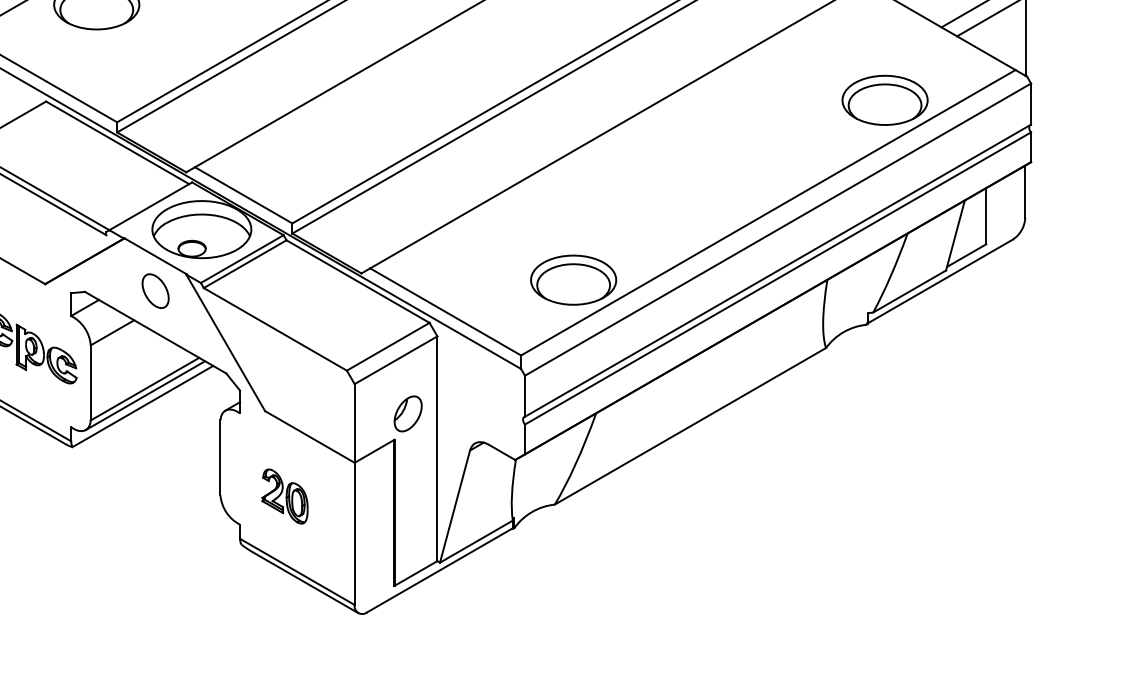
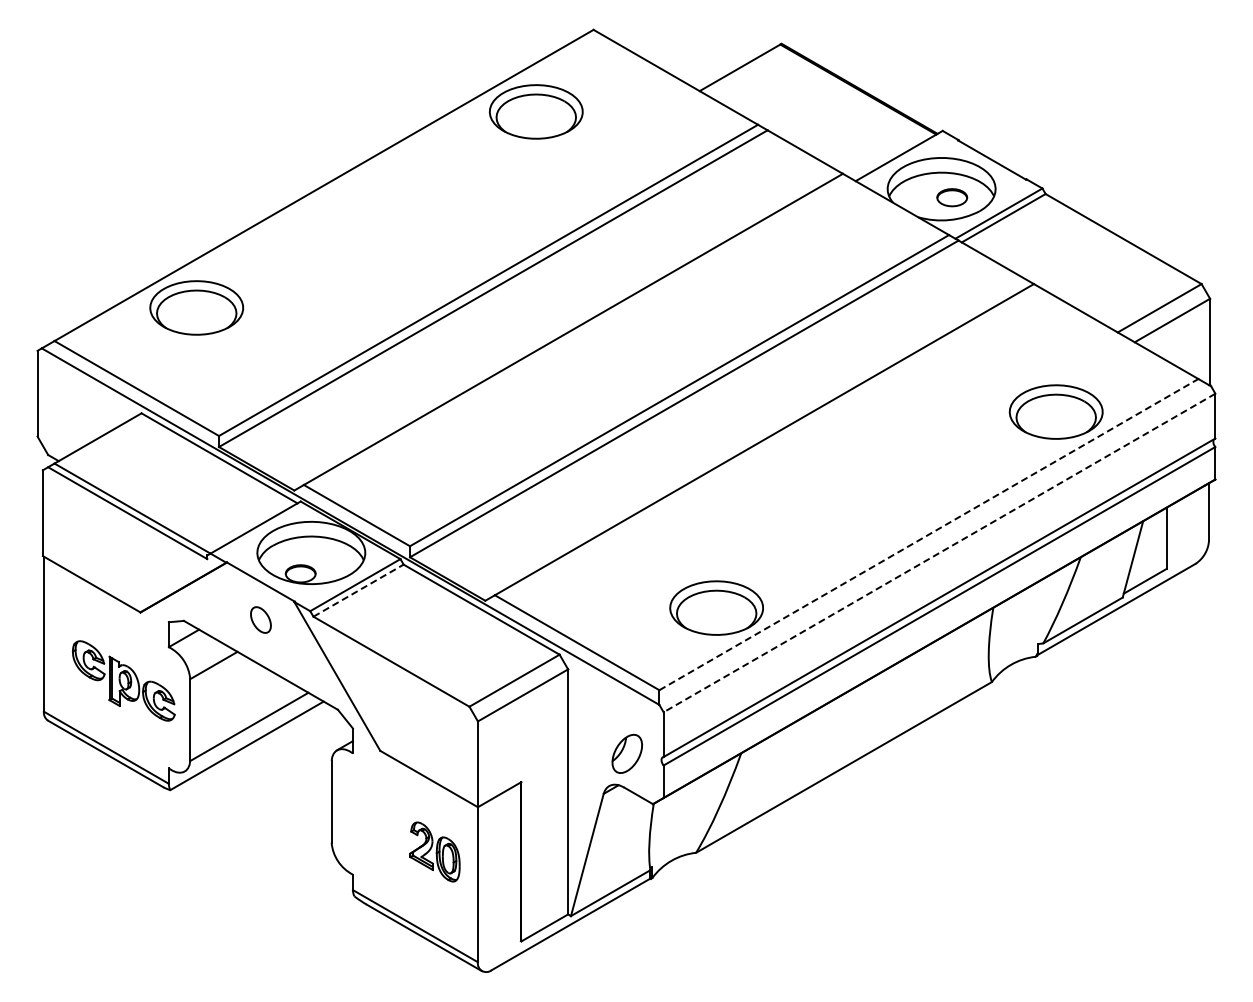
line: (768, 212) -> (929, 534), solid -> dashed
line: (778, 230) -> (939, 553), solid -> dashed
line: (246, 264) -> (359, 590), solid -> dashed
part: (155, 290) -> (260, 619), size x0.7
line: (145, 395) -> (249, 733), removed
part: (407, 413) -> (626, 753), moved
part: (284, 496) -> (434, 851), moved

